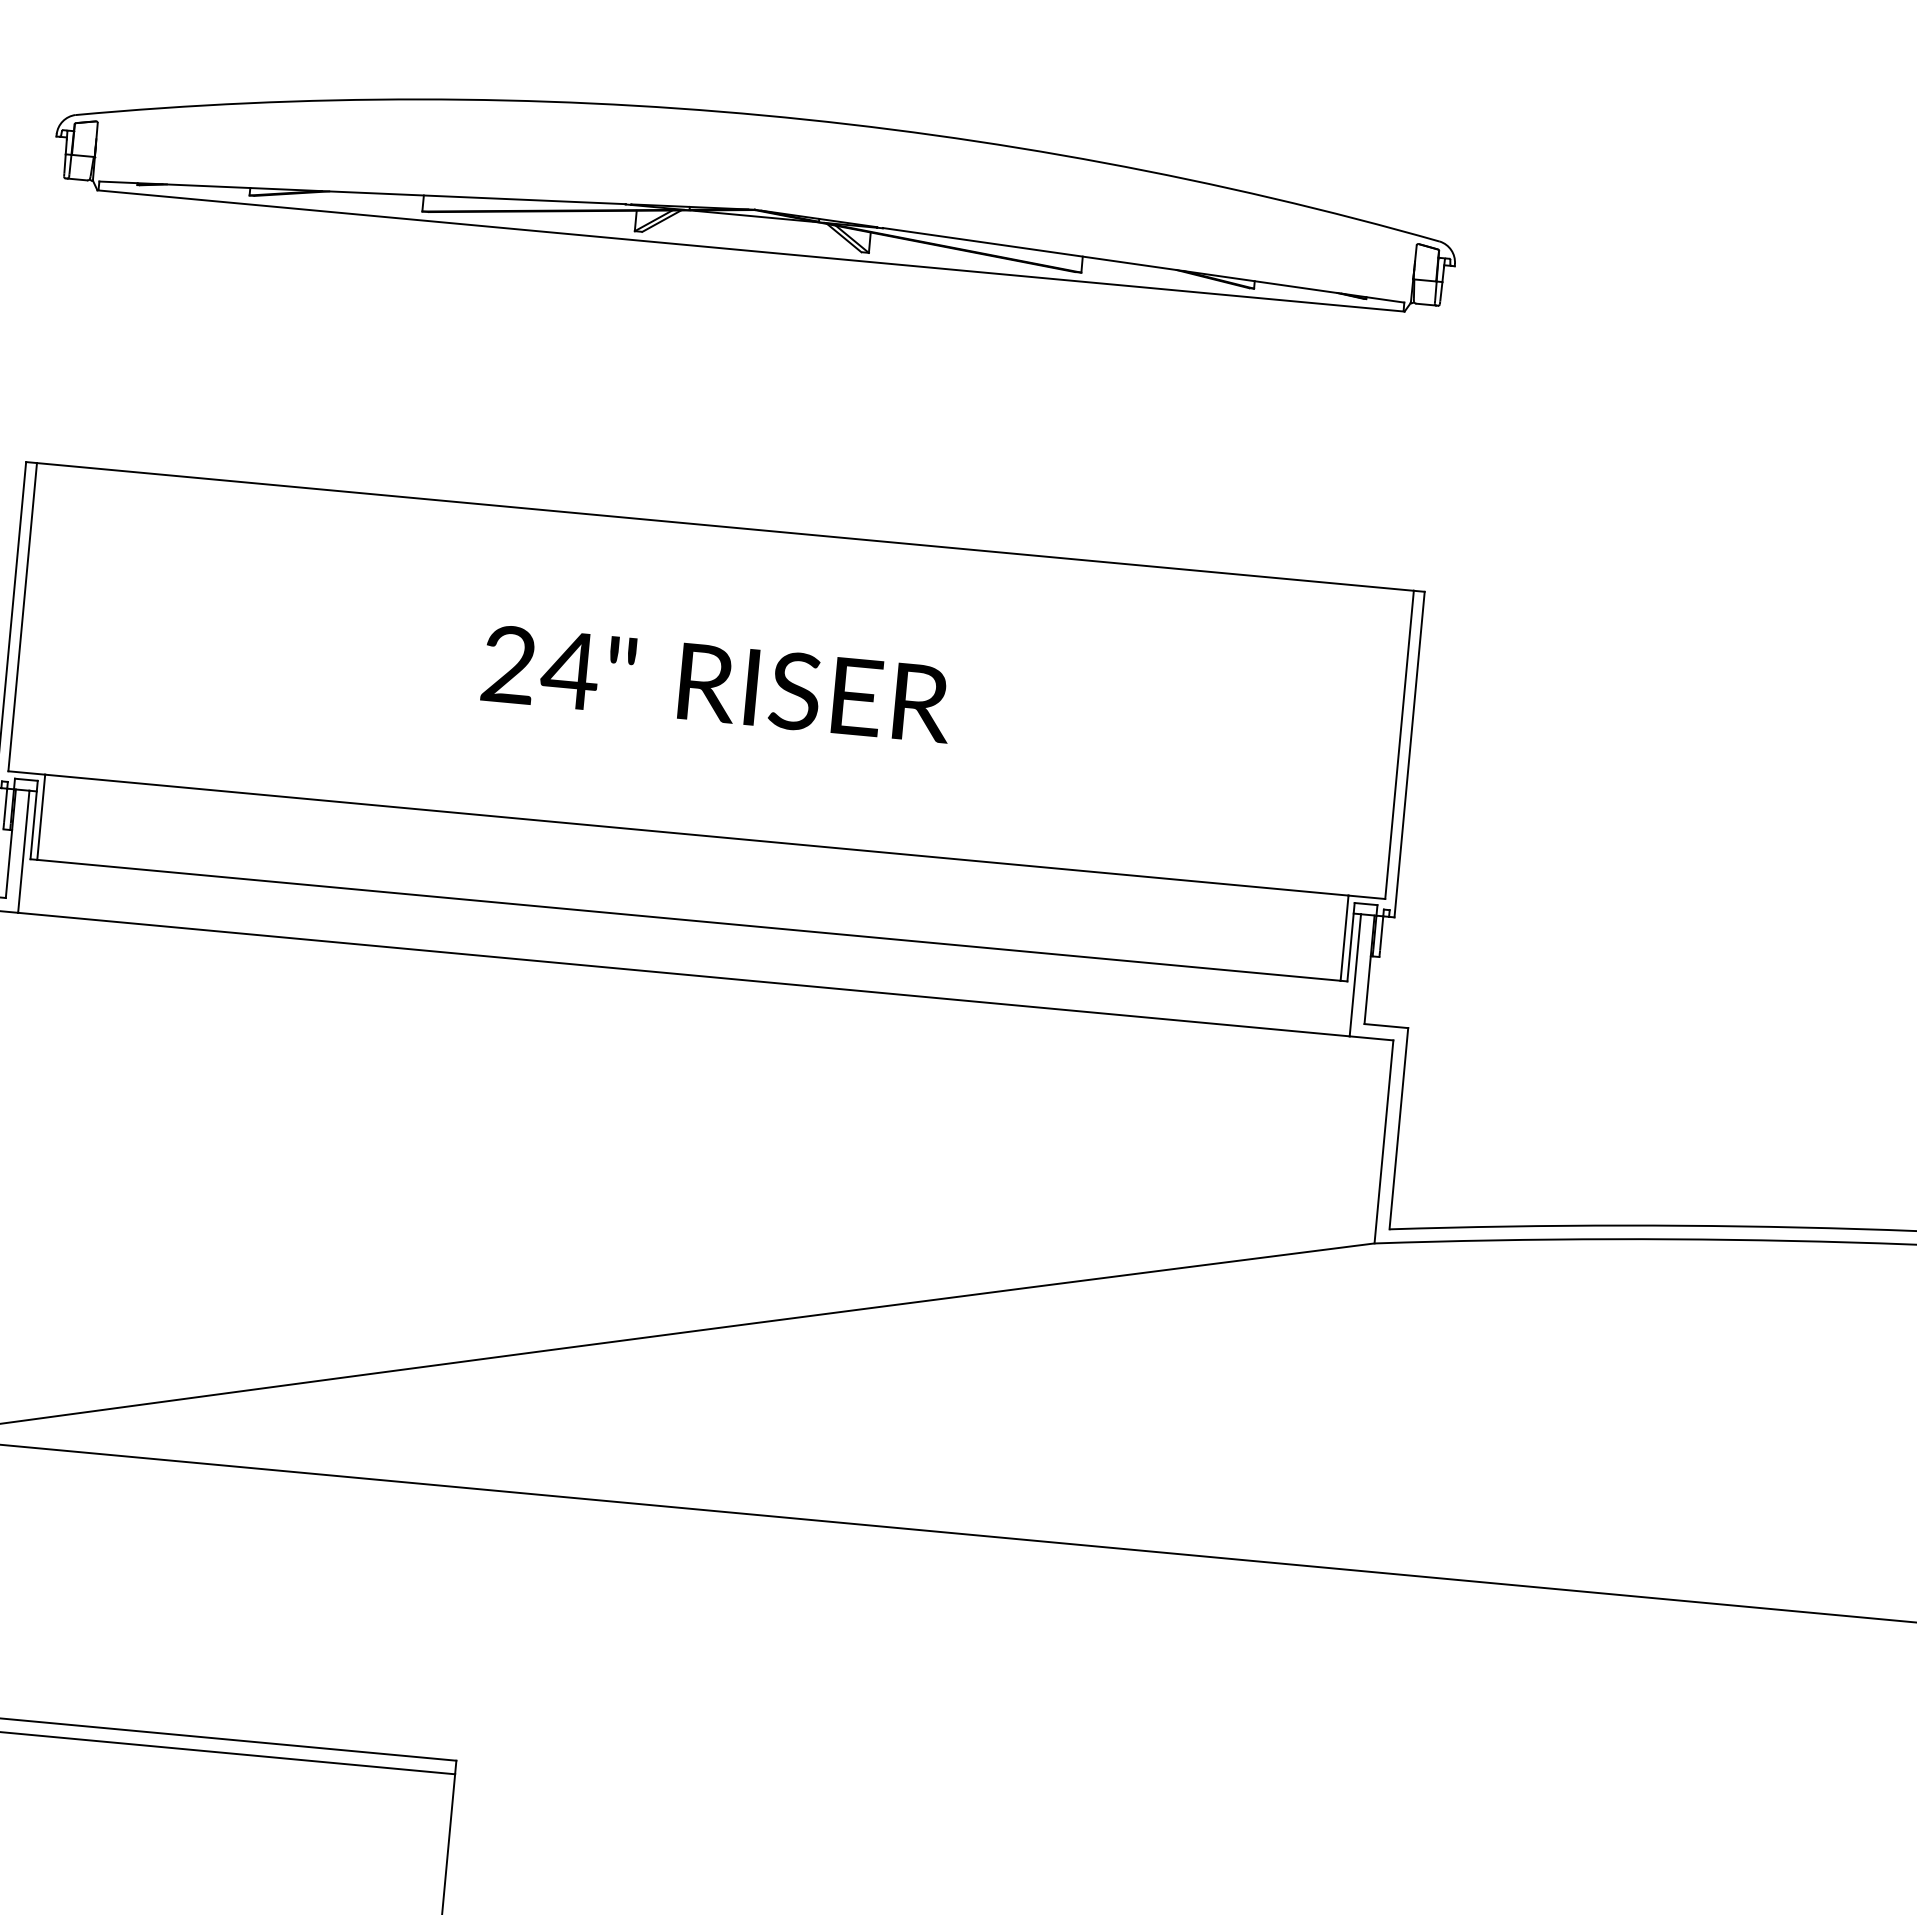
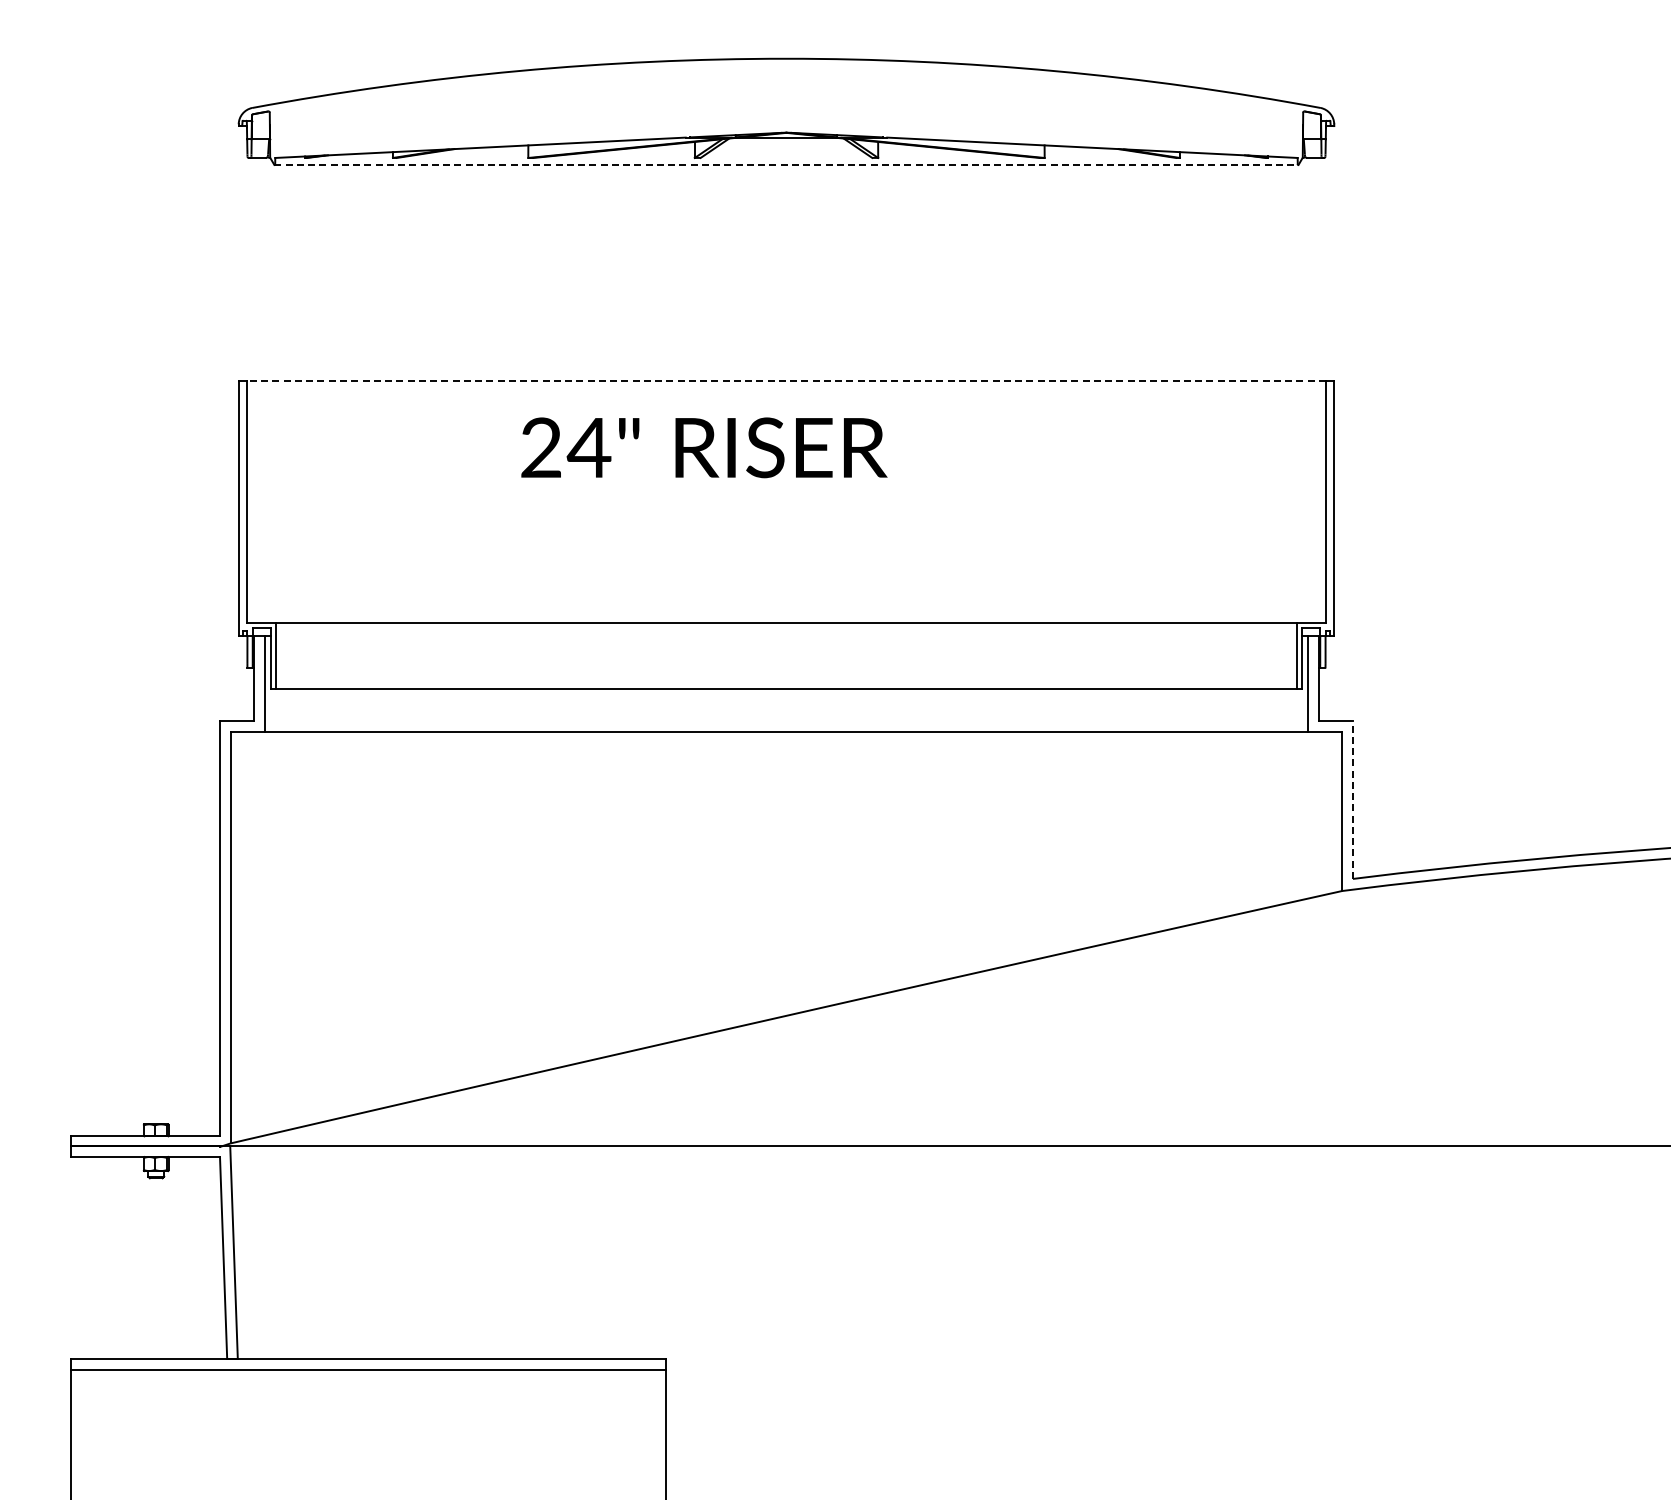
line: (751, 250) -> (786, 164), solid -> dashed
line: (724, 527) -> (785, 381), solid -> dashed
text: (717, 683) -> (704, 447), moved
line: (1398, 1129) -> (1352, 800), solid -> dashed

